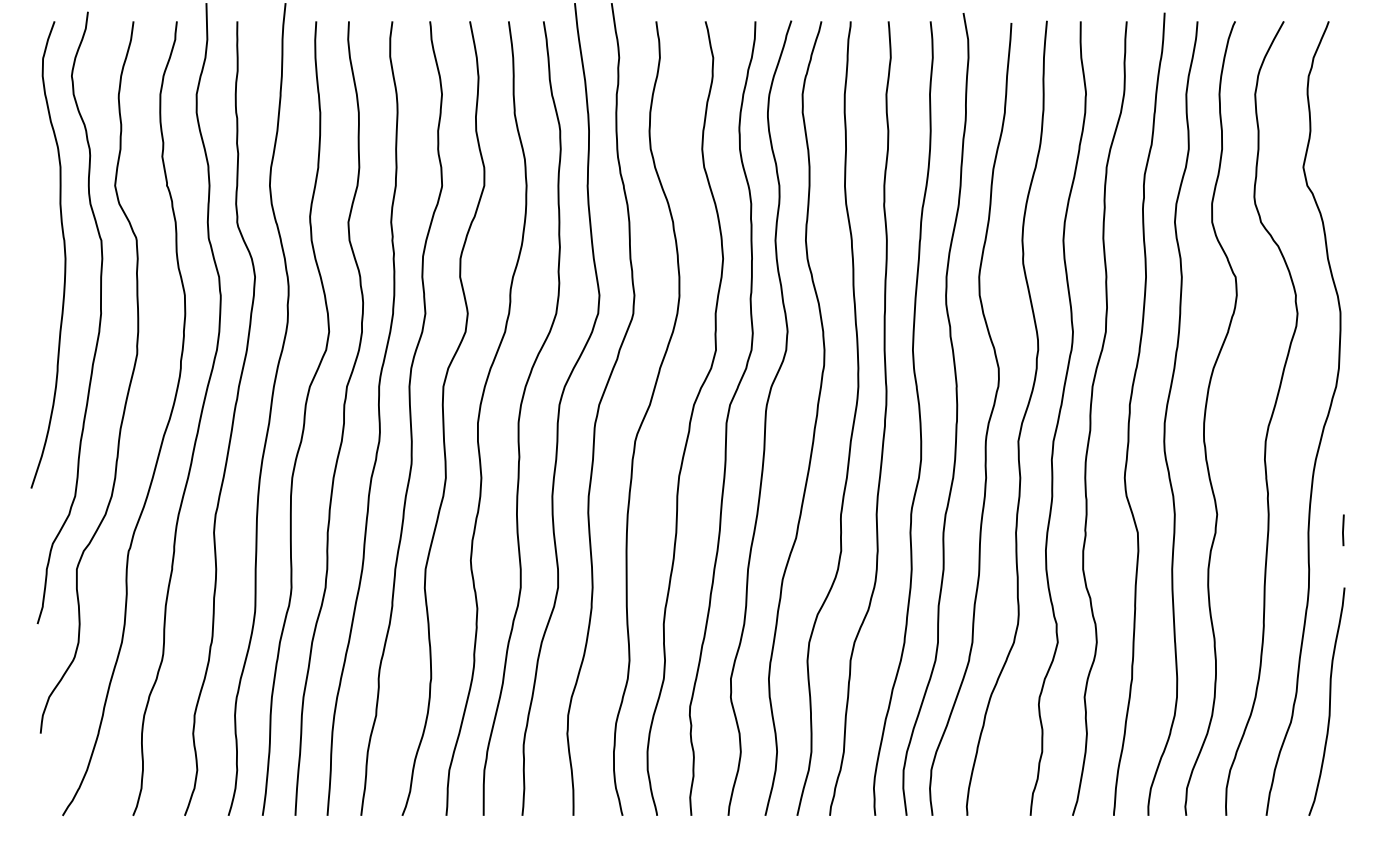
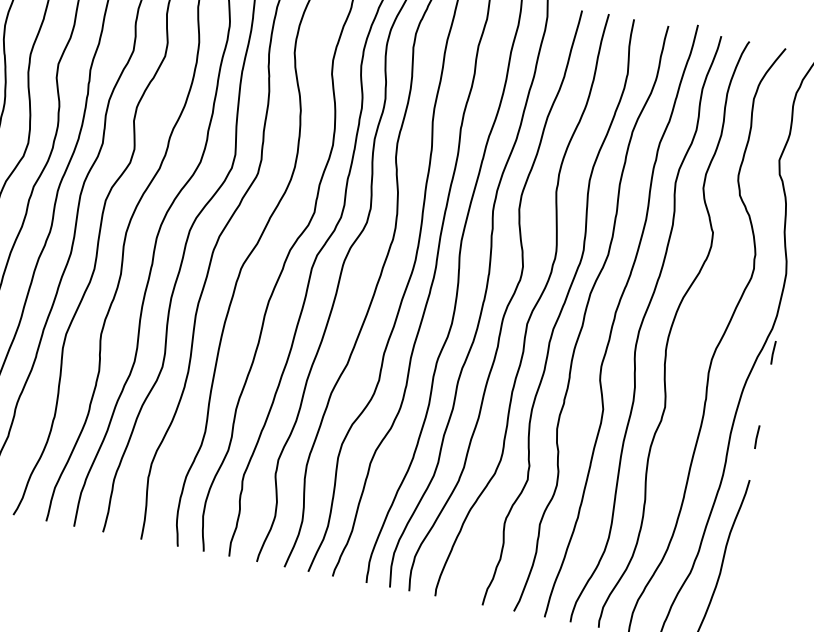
line: (1343, 417) -> (773, 352), added

